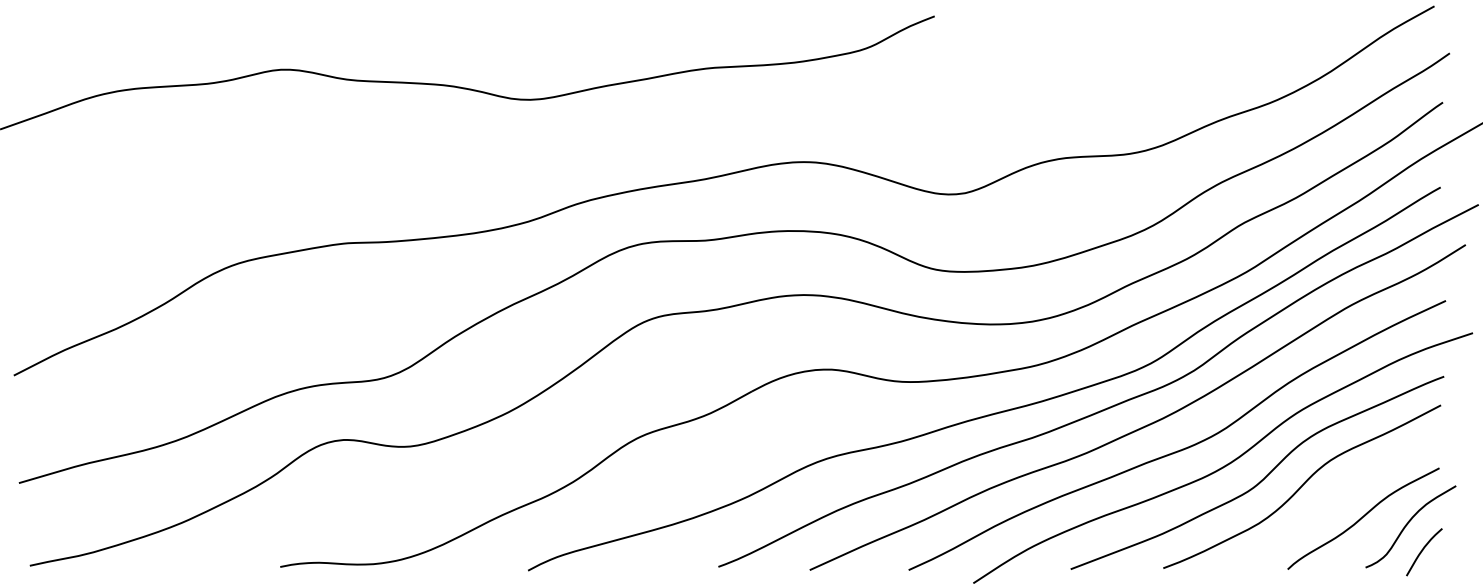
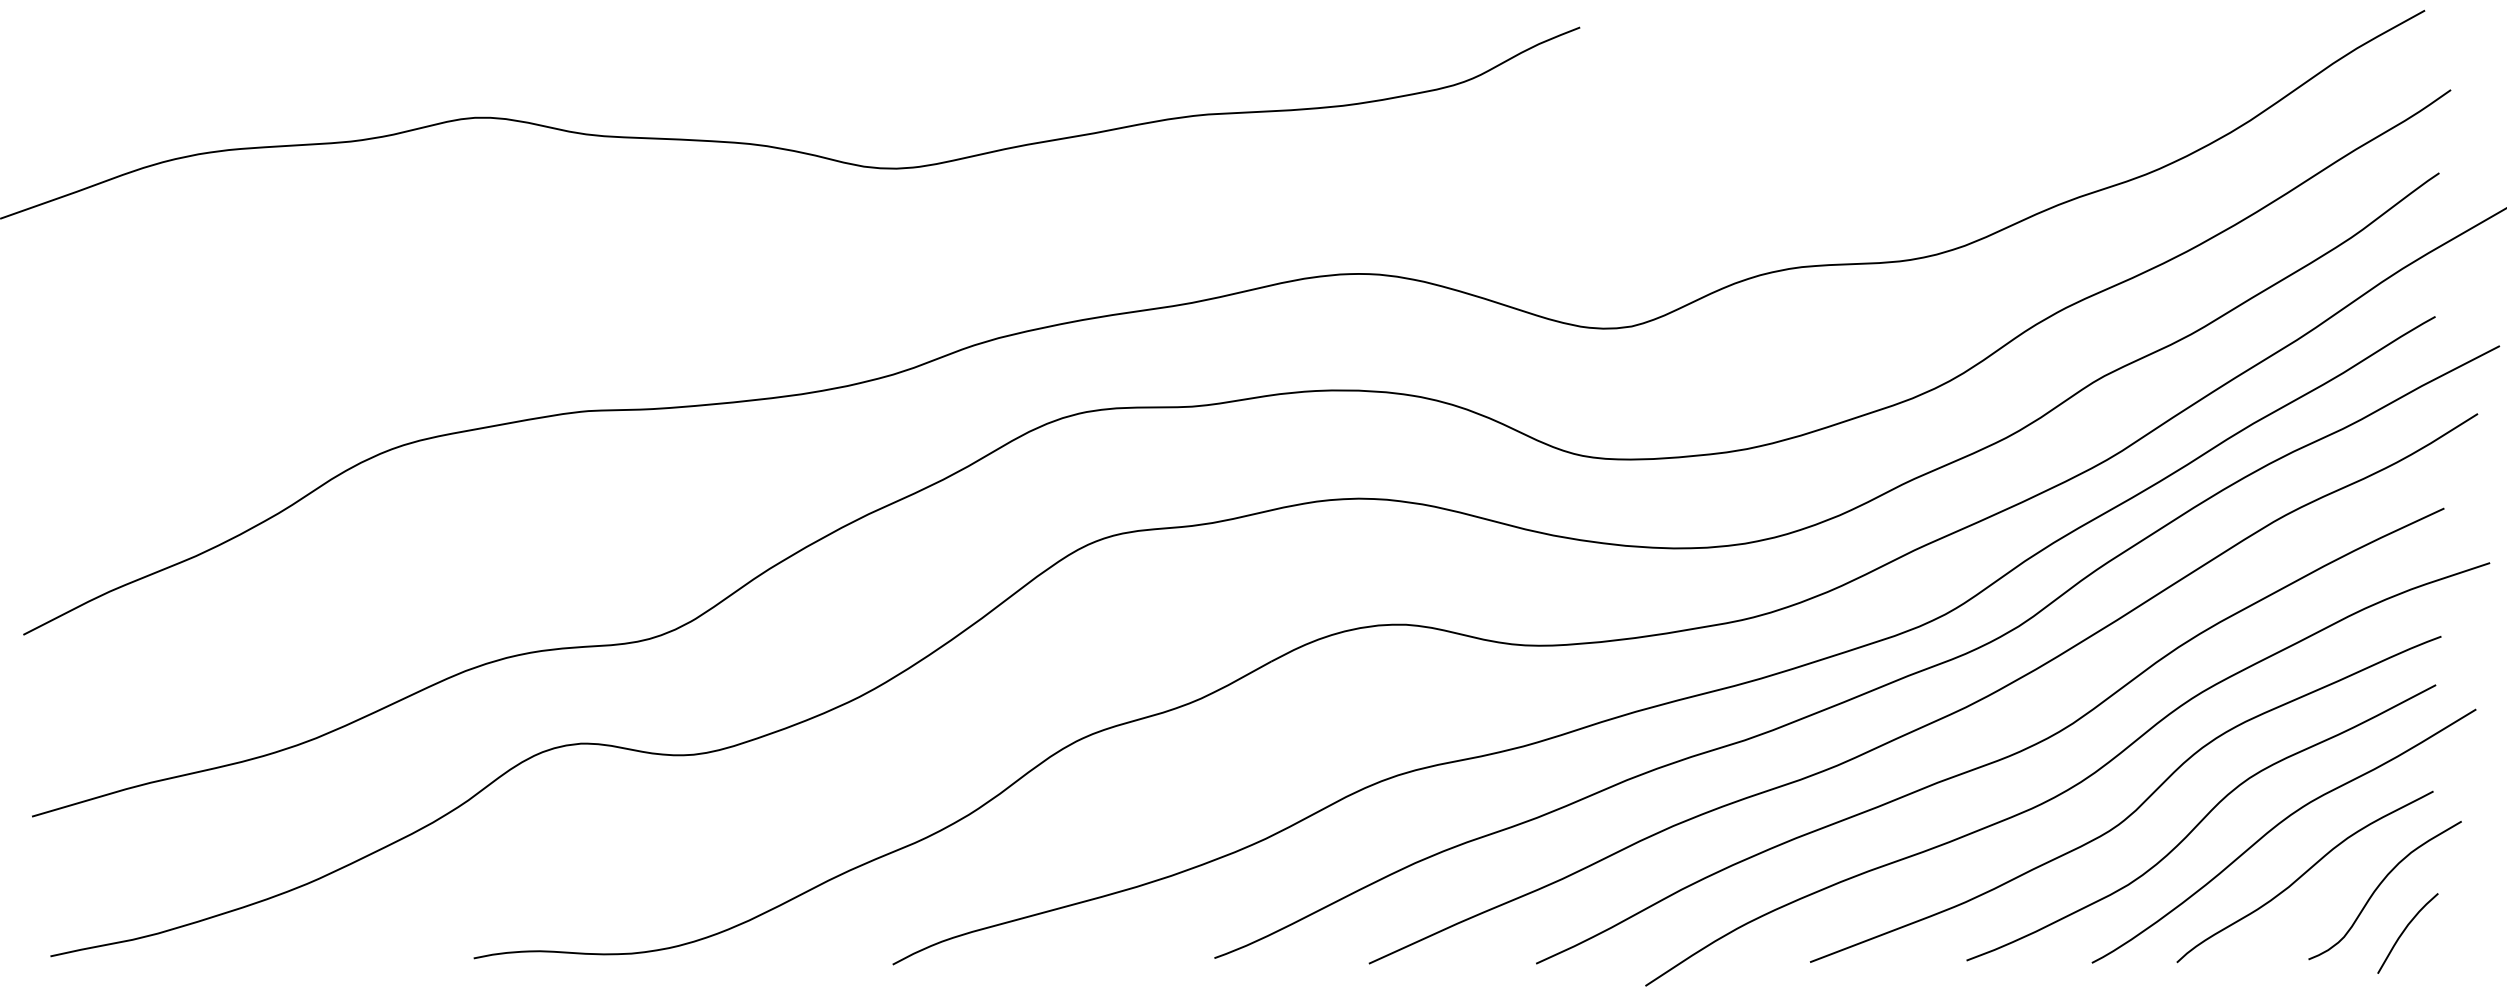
curve: (1347, 489) -> (2277, 827), added

